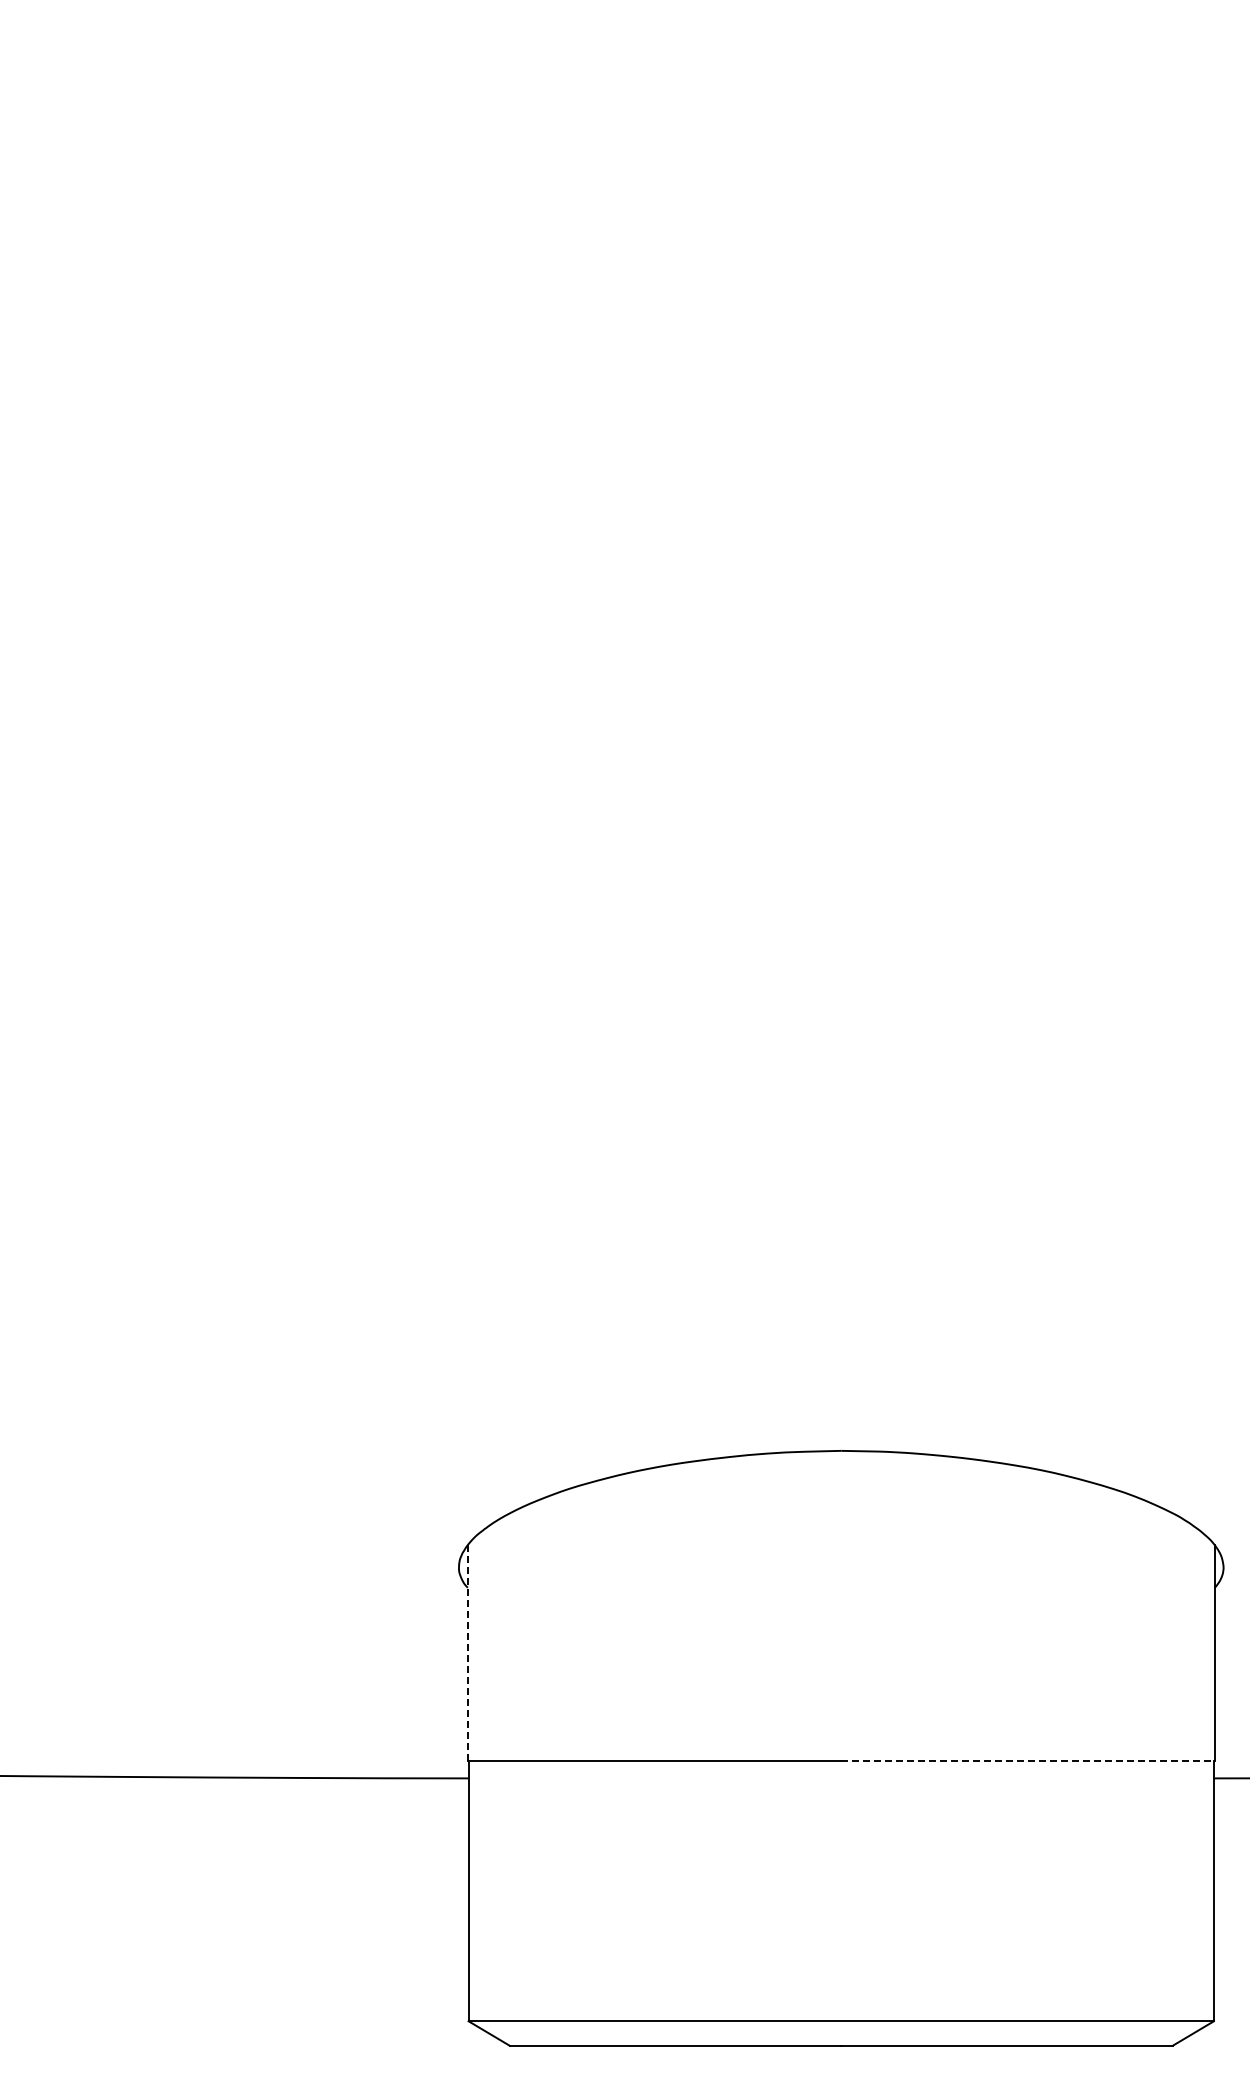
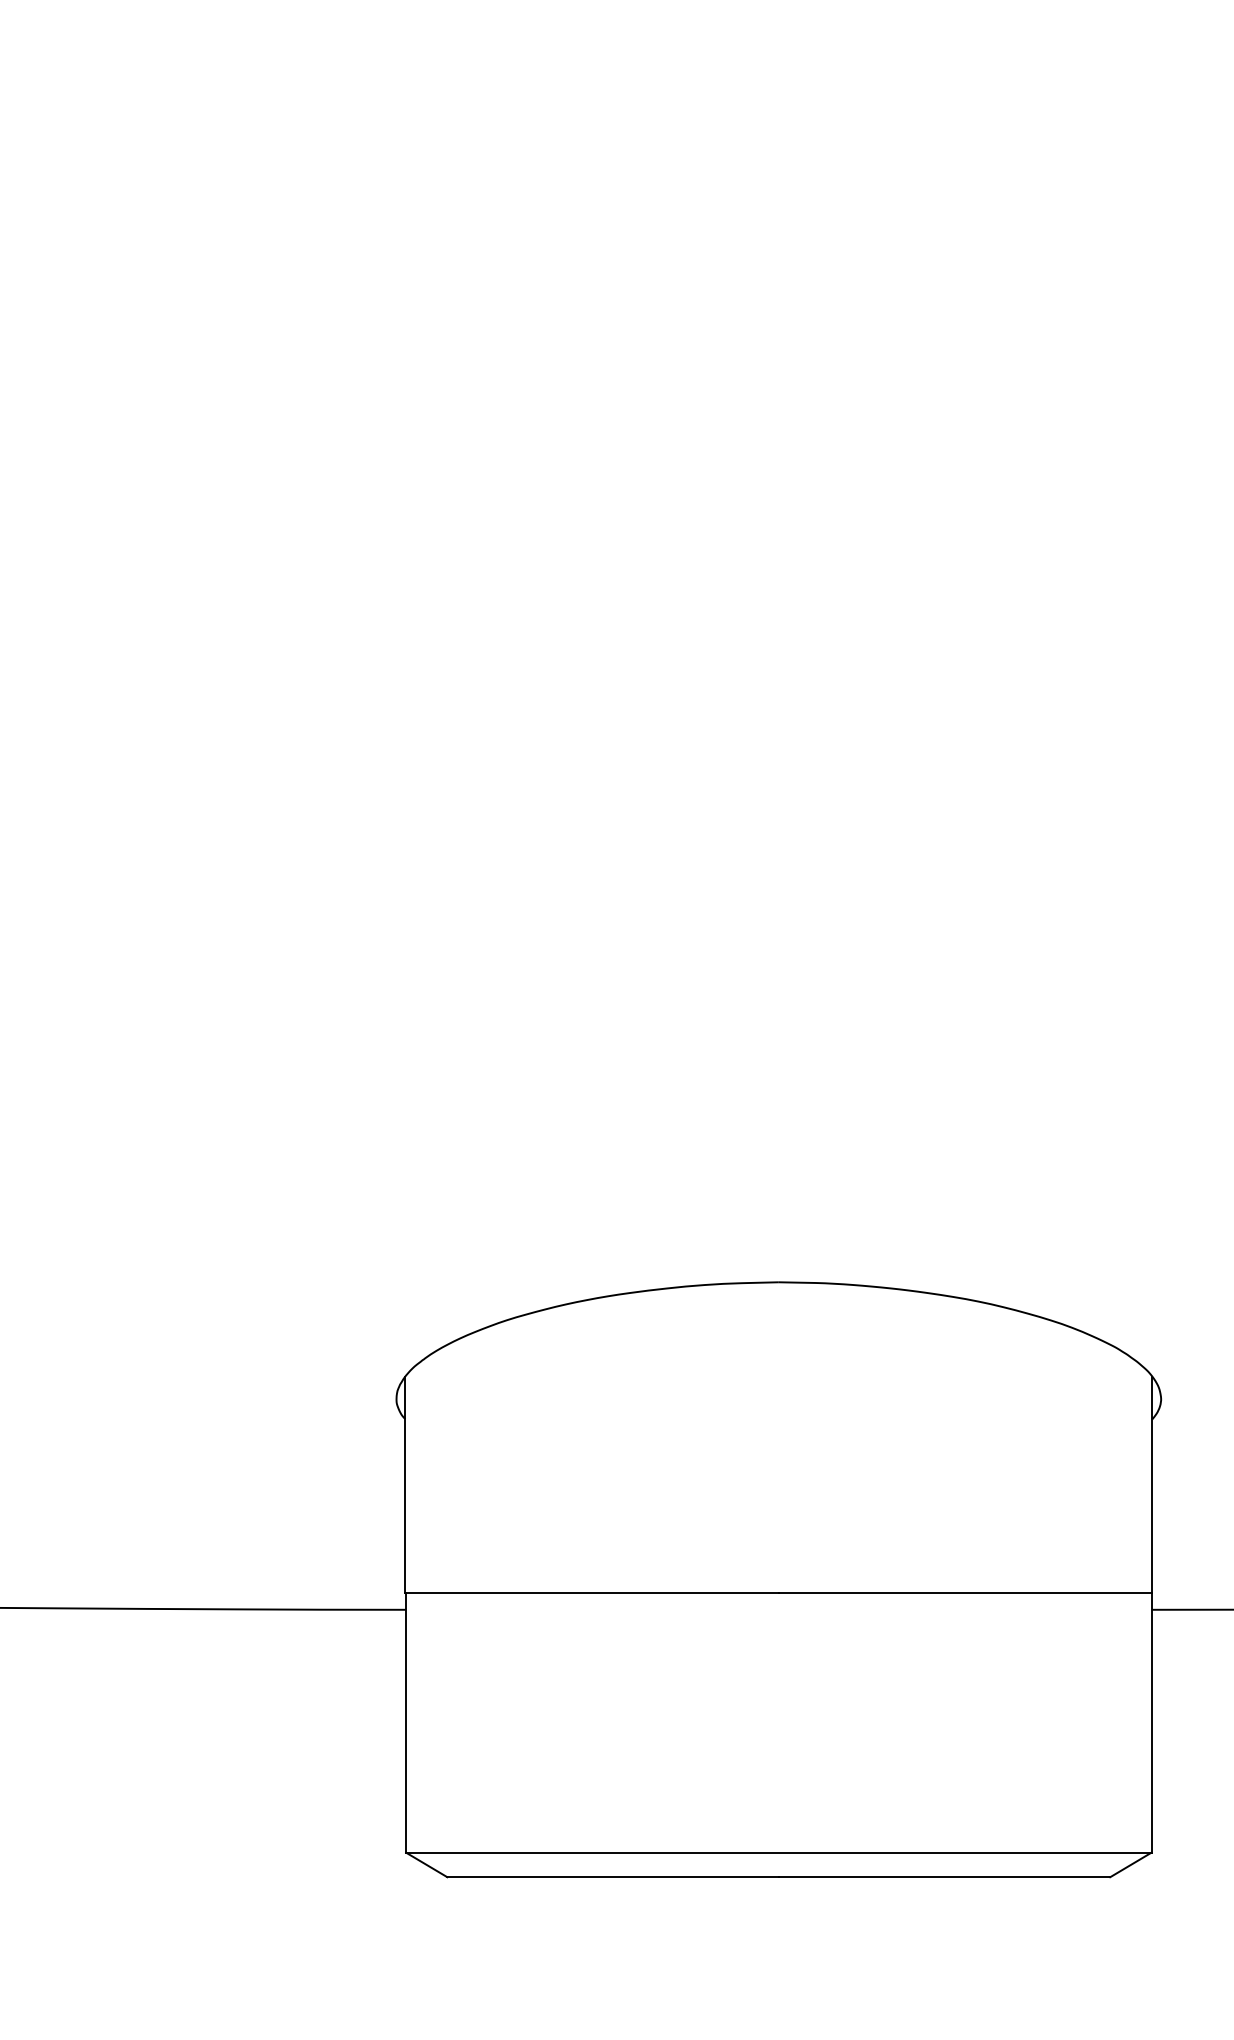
line: (467, 1653) -> (405, 1484), dashed -> solid
line: (1027, 1761) -> (965, 1592), dashed -> solid

